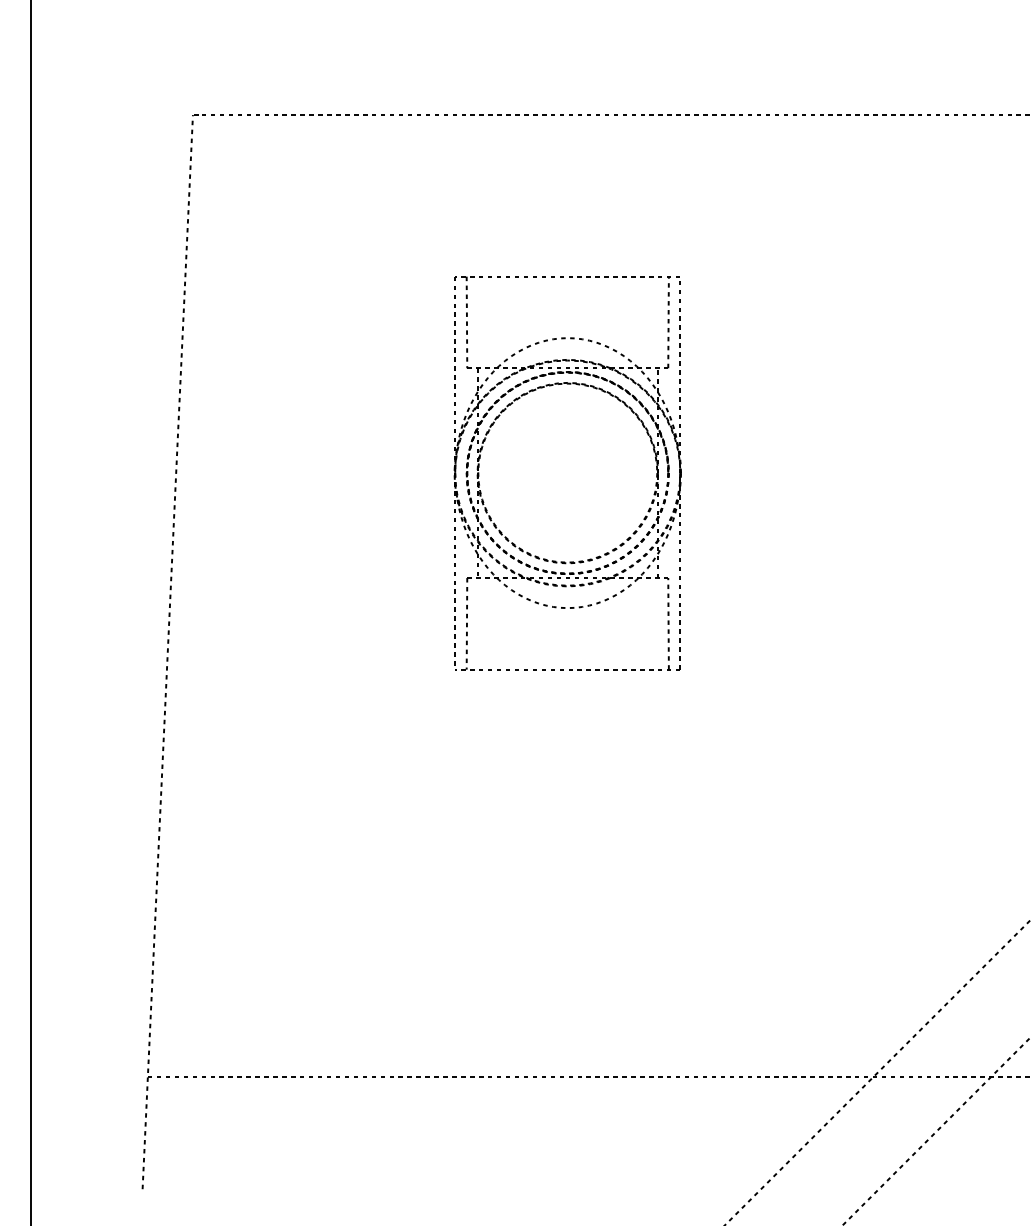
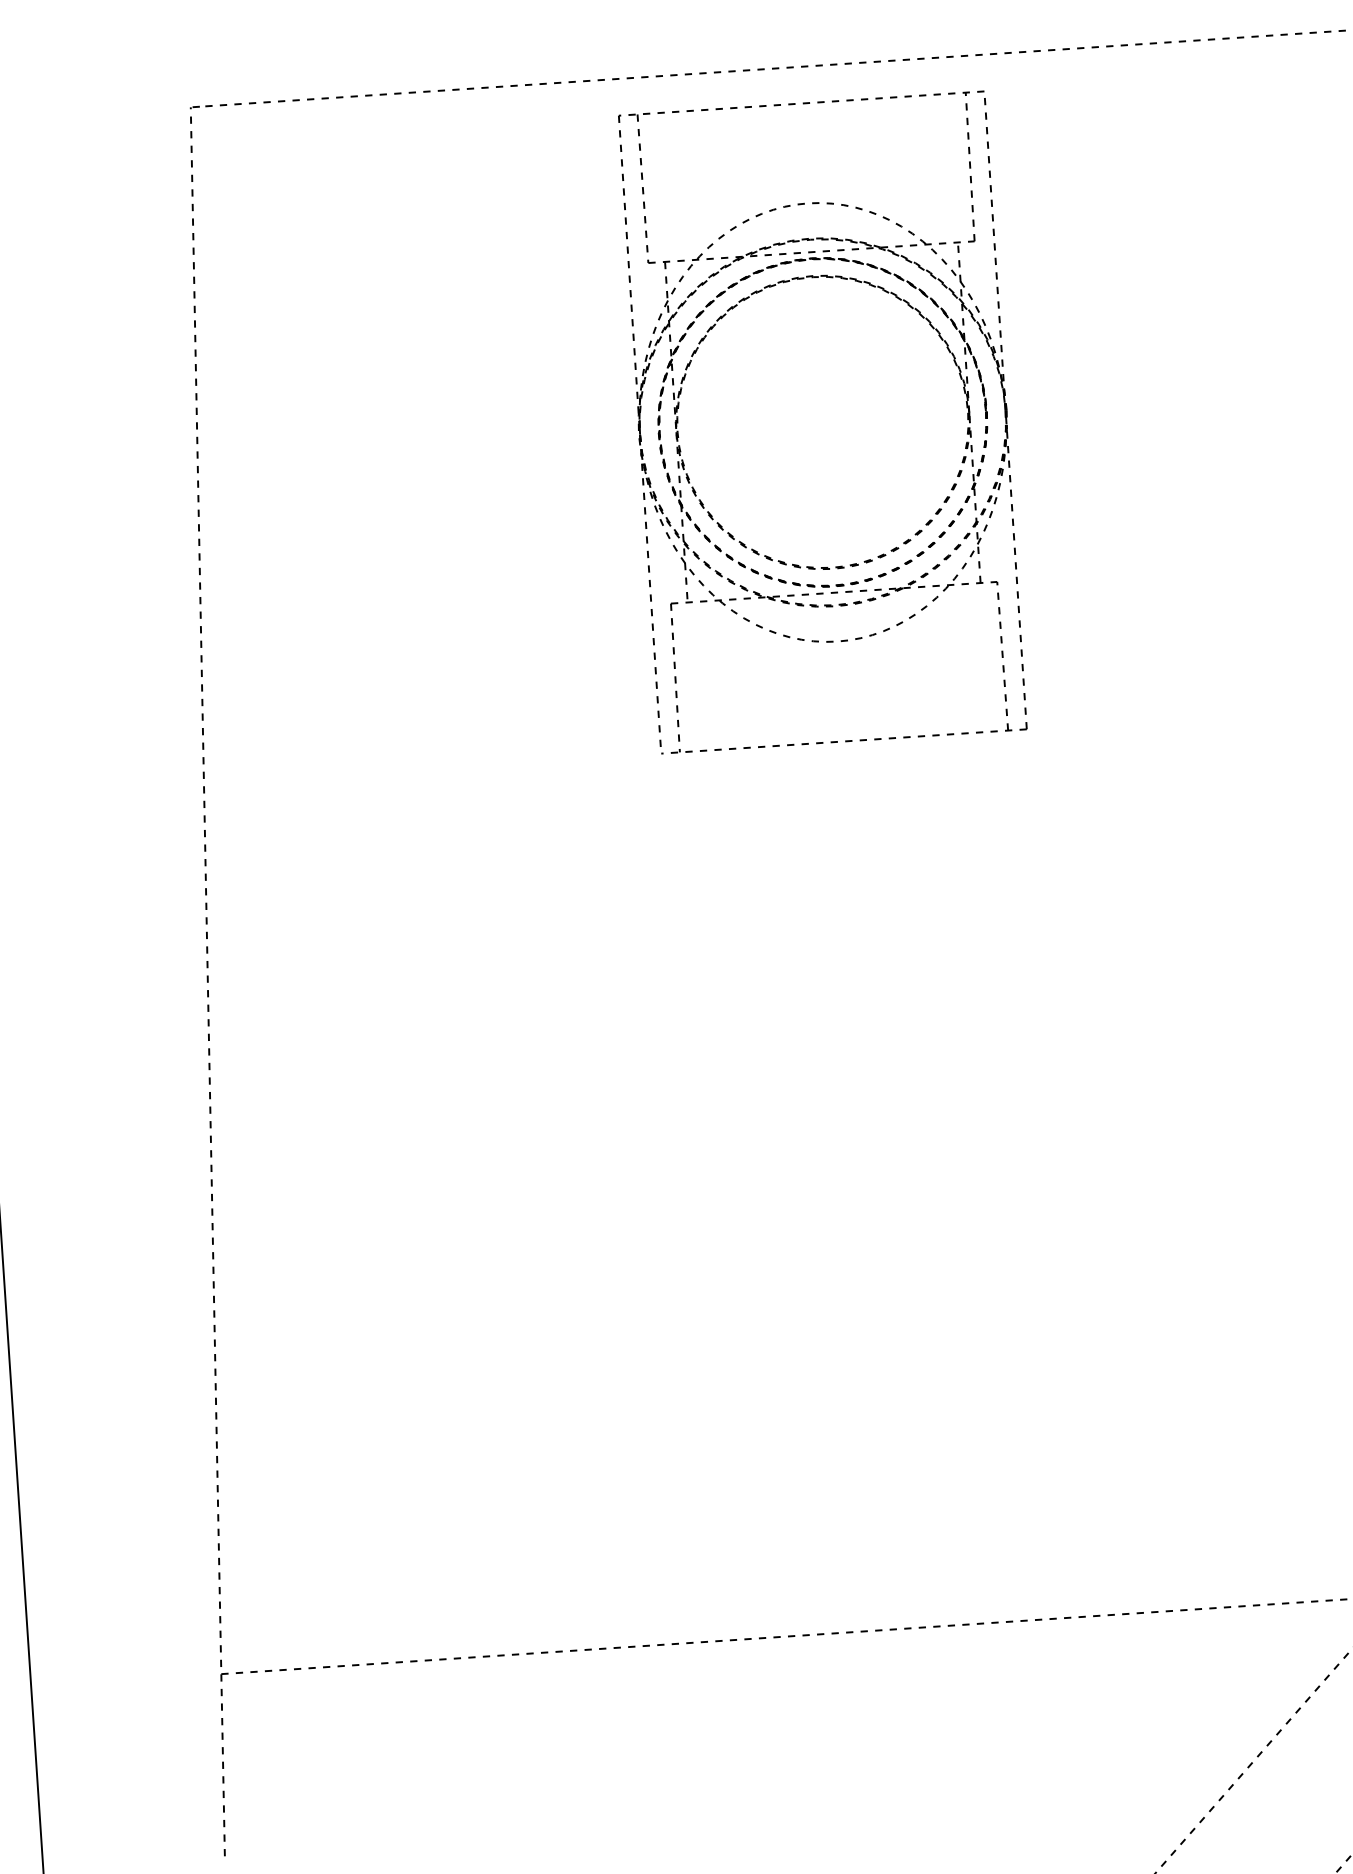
part: (520, 547) -> (754, 548), moved

